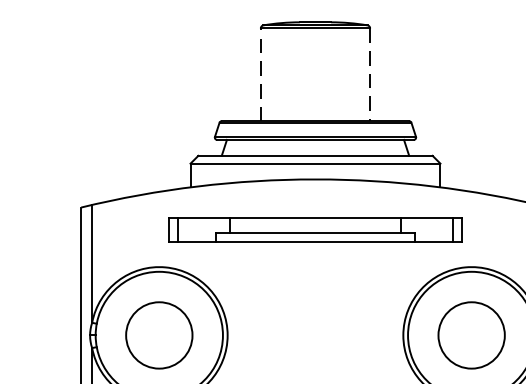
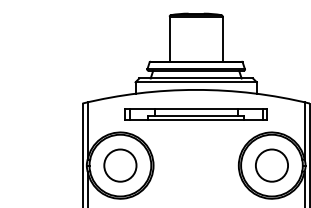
line: (260, 73) -> (169, 38), dashed -> solid
line: (369, 75) -> (222, 39), dashed -> solid

